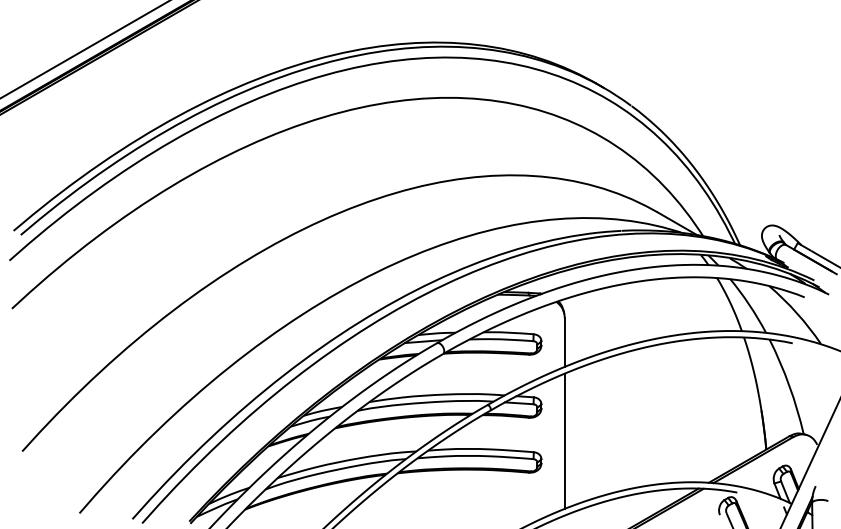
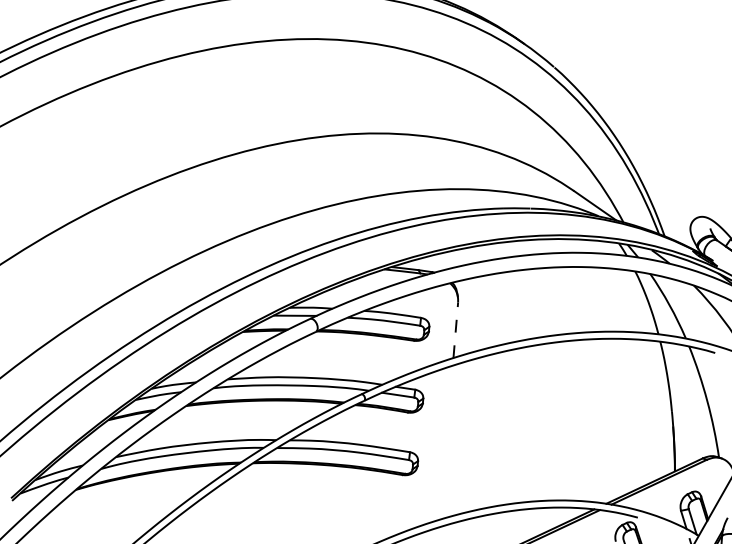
line: (564, 342) -> (455, 330), solid -> dashed
line: (564, 440) -> (446, 441), removed

